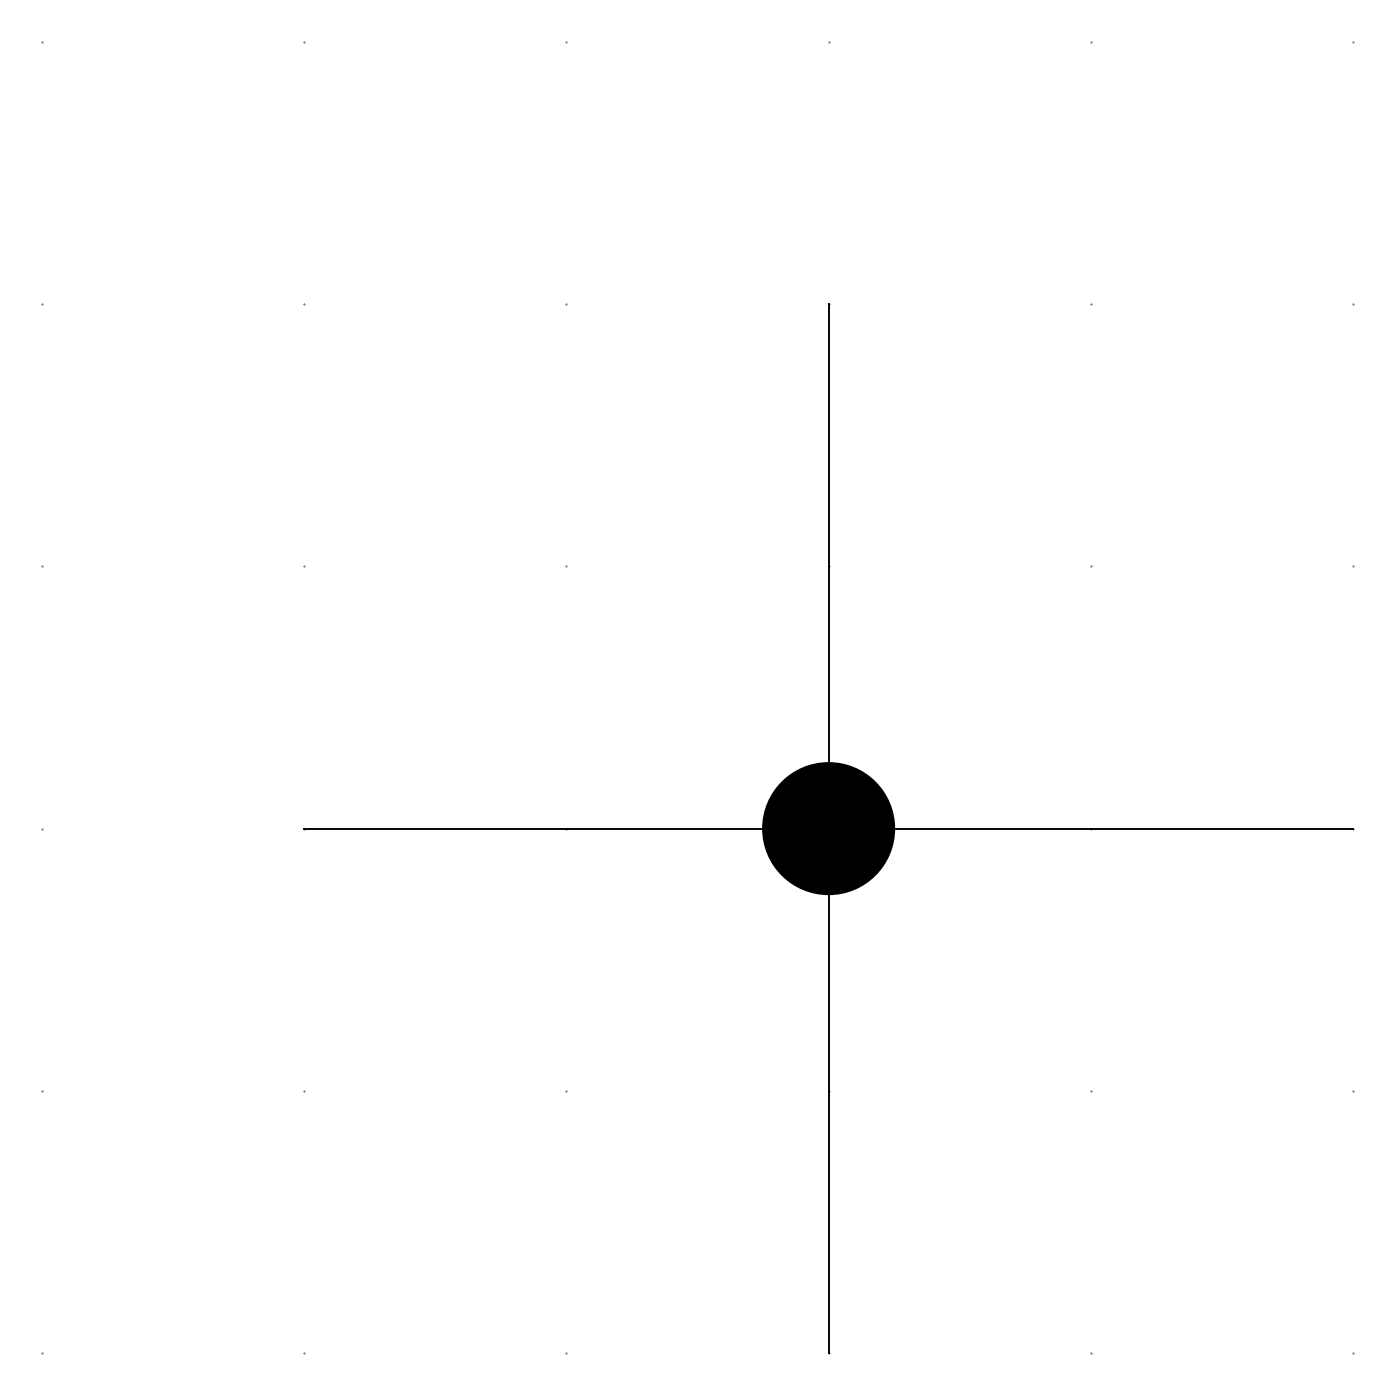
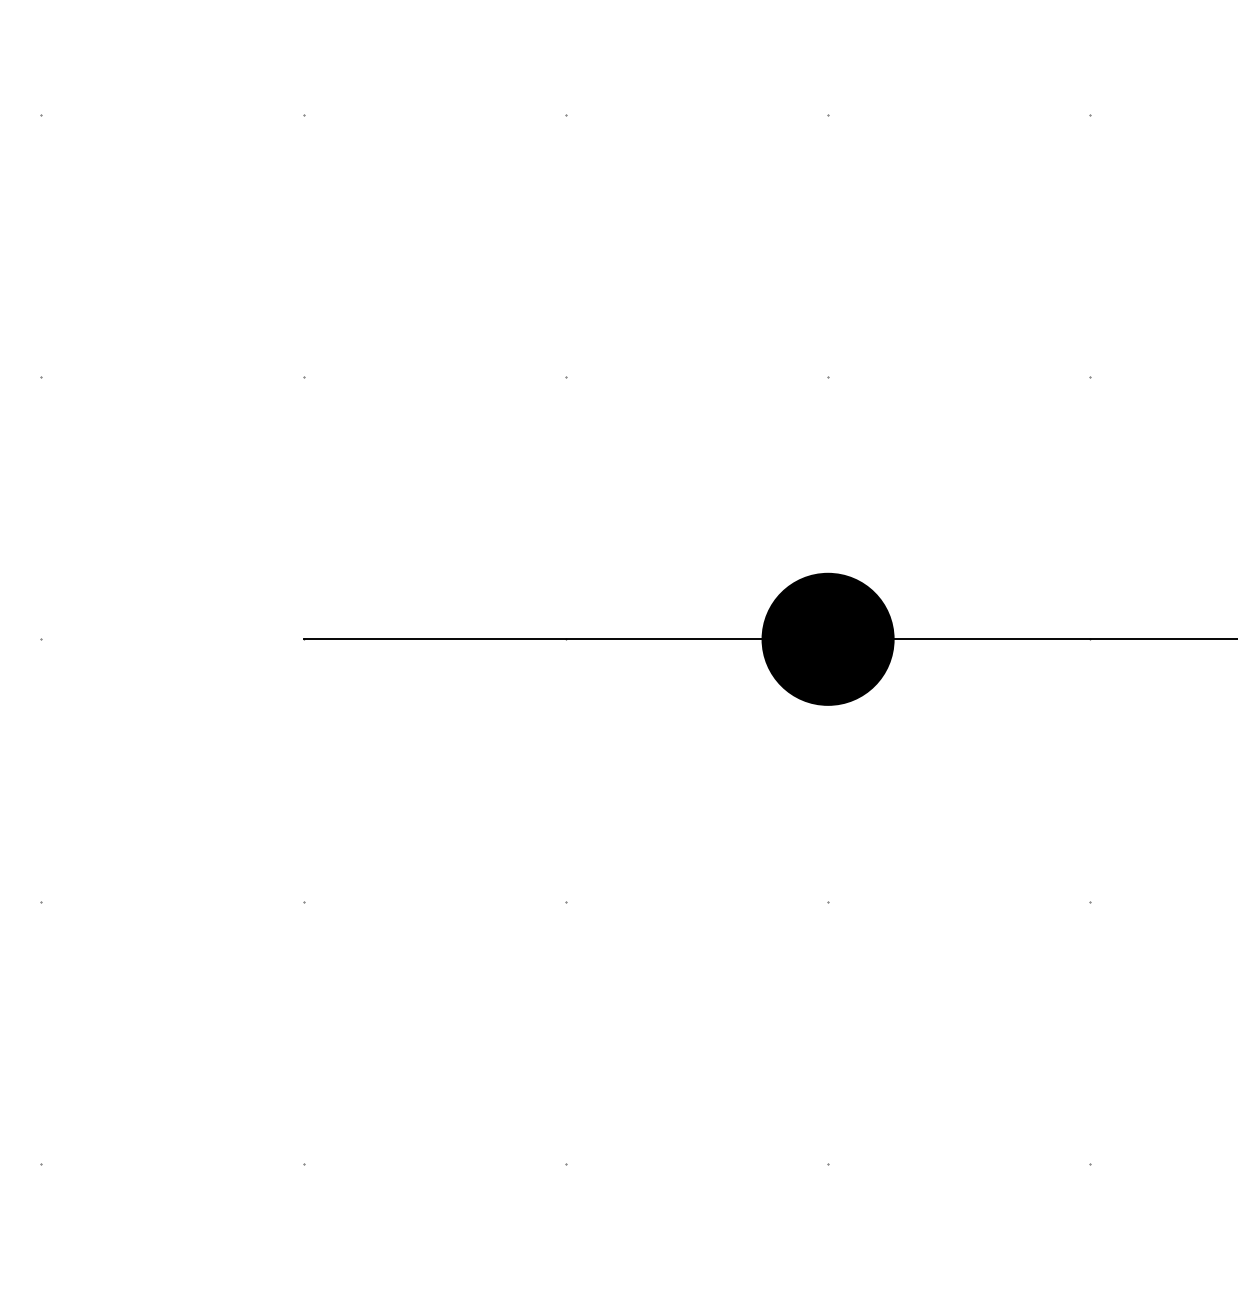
line: (828, 828) -> (827, 639), removed

